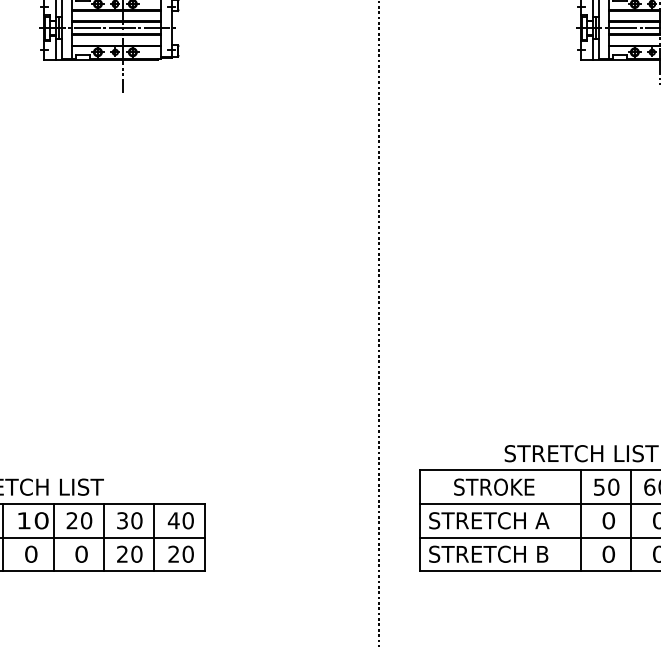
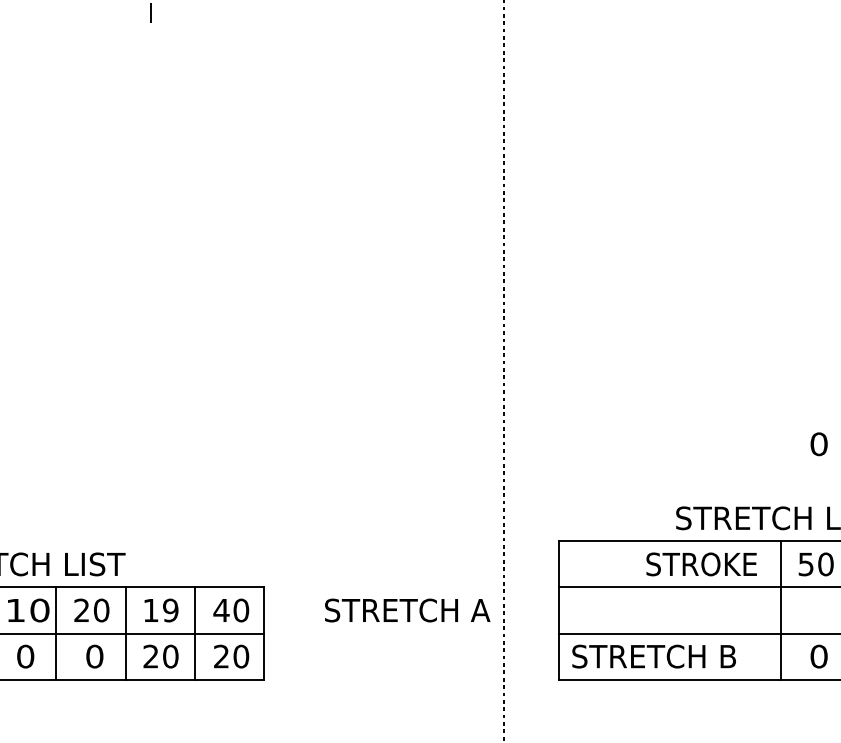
text: (494, 486) -> (701, 563), moved
text: (129, 520) -> (160, 610), 30 -> 19
text: (489, 520) -> (407, 610), moved
text: (608, 520) -> (818, 443), moved

